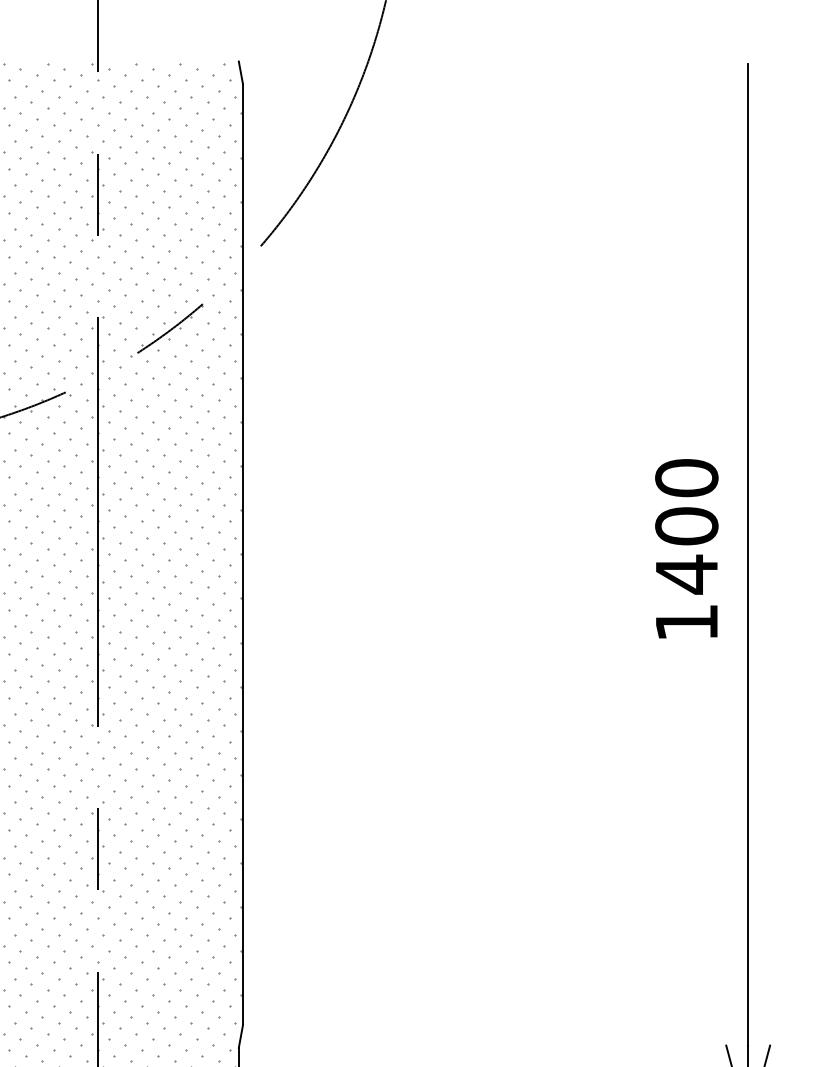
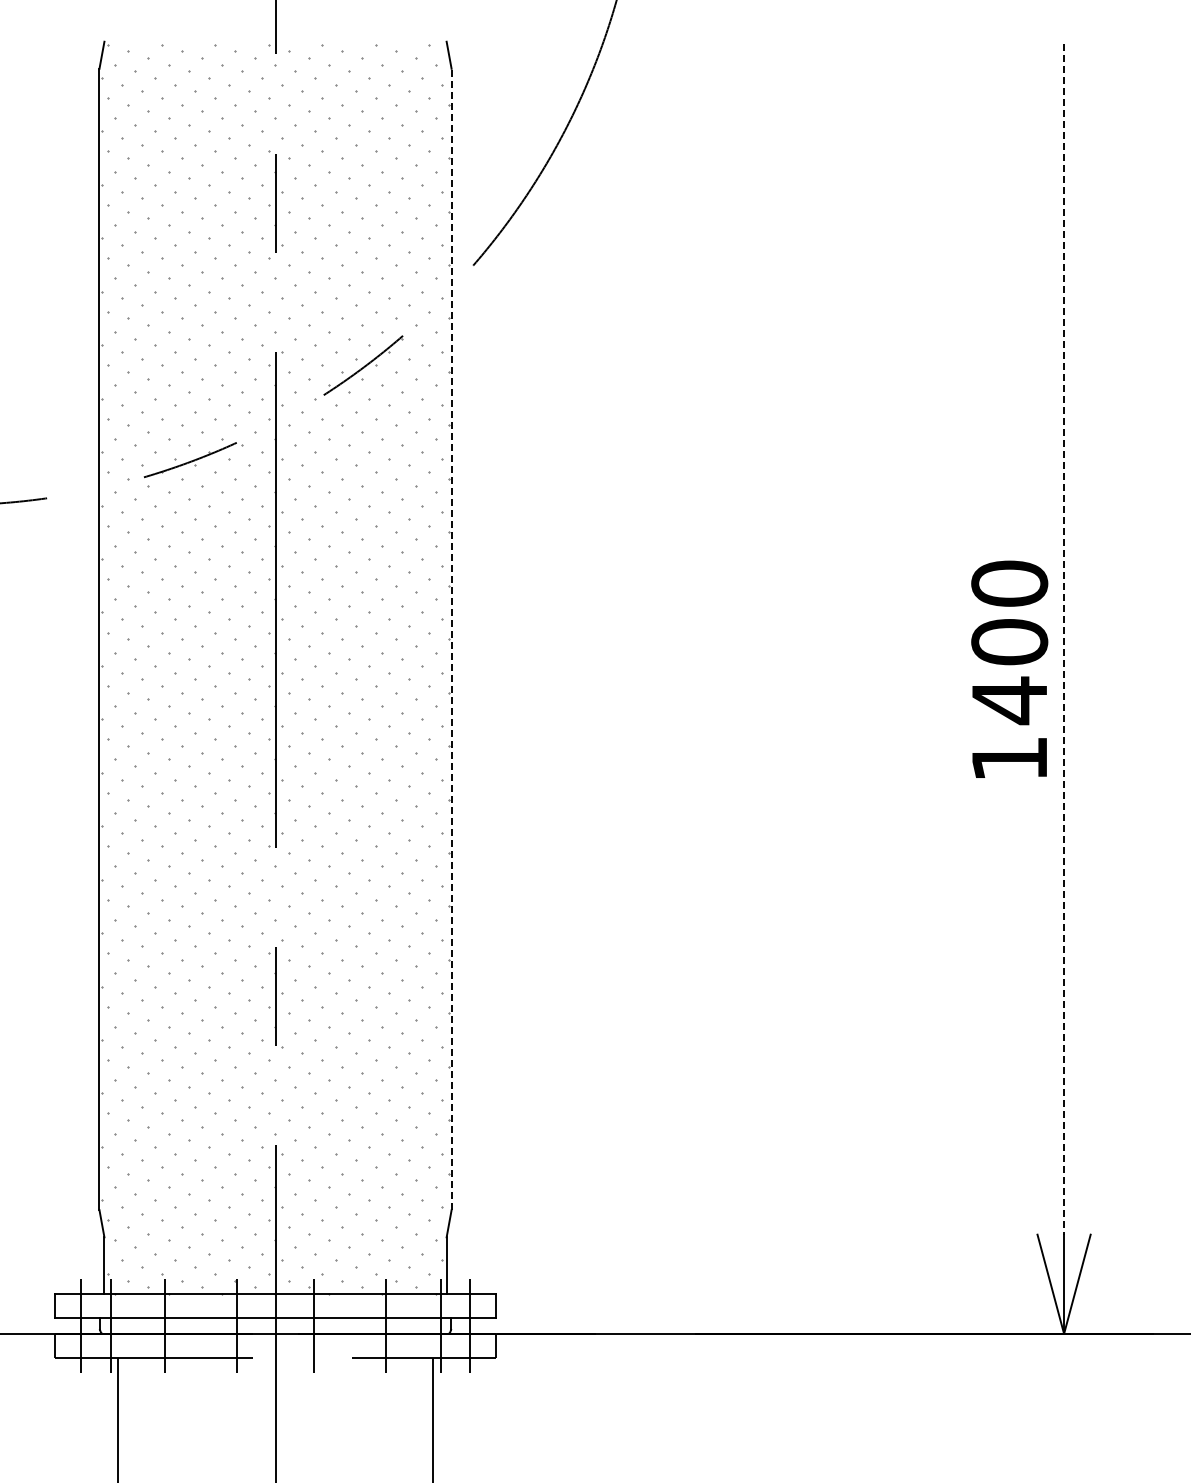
text: (686, 548) -> (1009, 668), moved
line: (242, 554) -> (451, 639), solid -> dashed
line: (748, 555) -> (1064, 640), solid -> dashed

